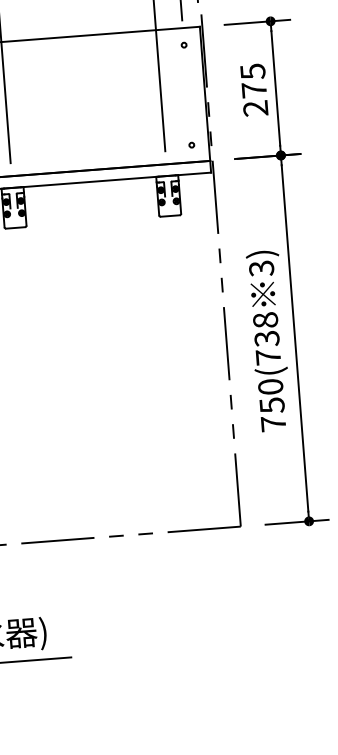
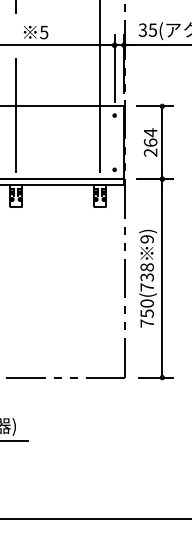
text: (253, 80) -> (150, 137), 275 -> 264
text: (260, 268) -> (146, 239), 3) -> 9)

